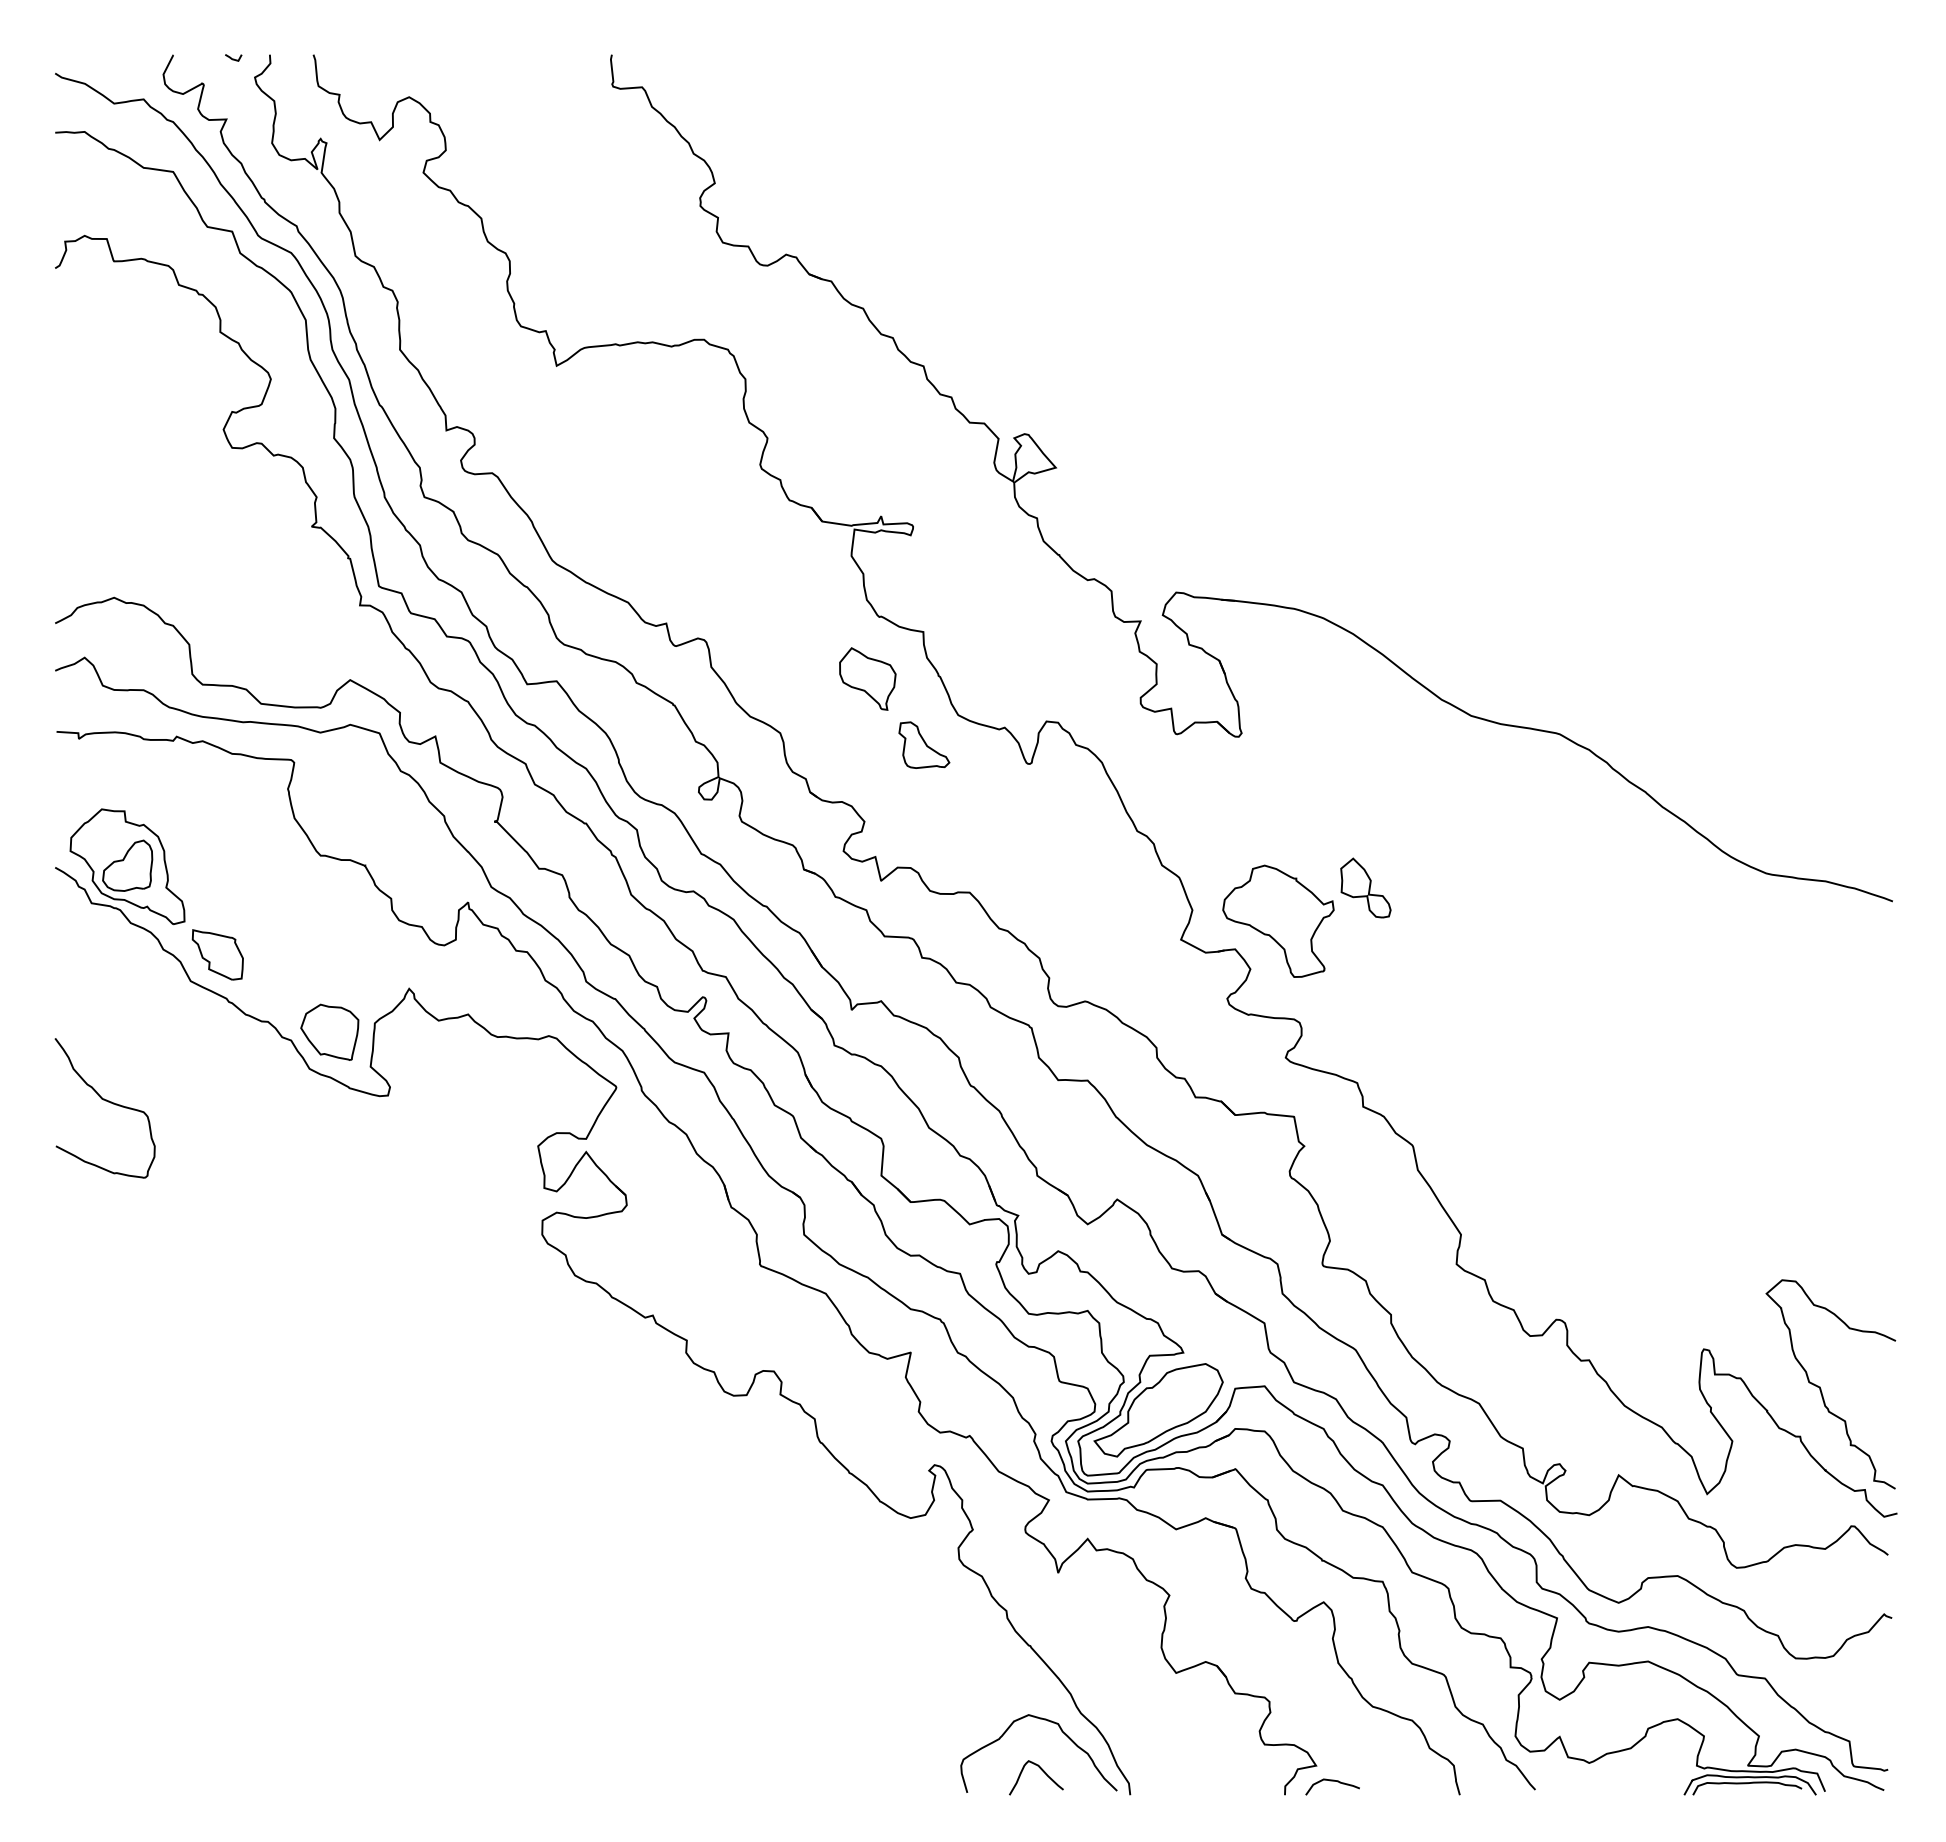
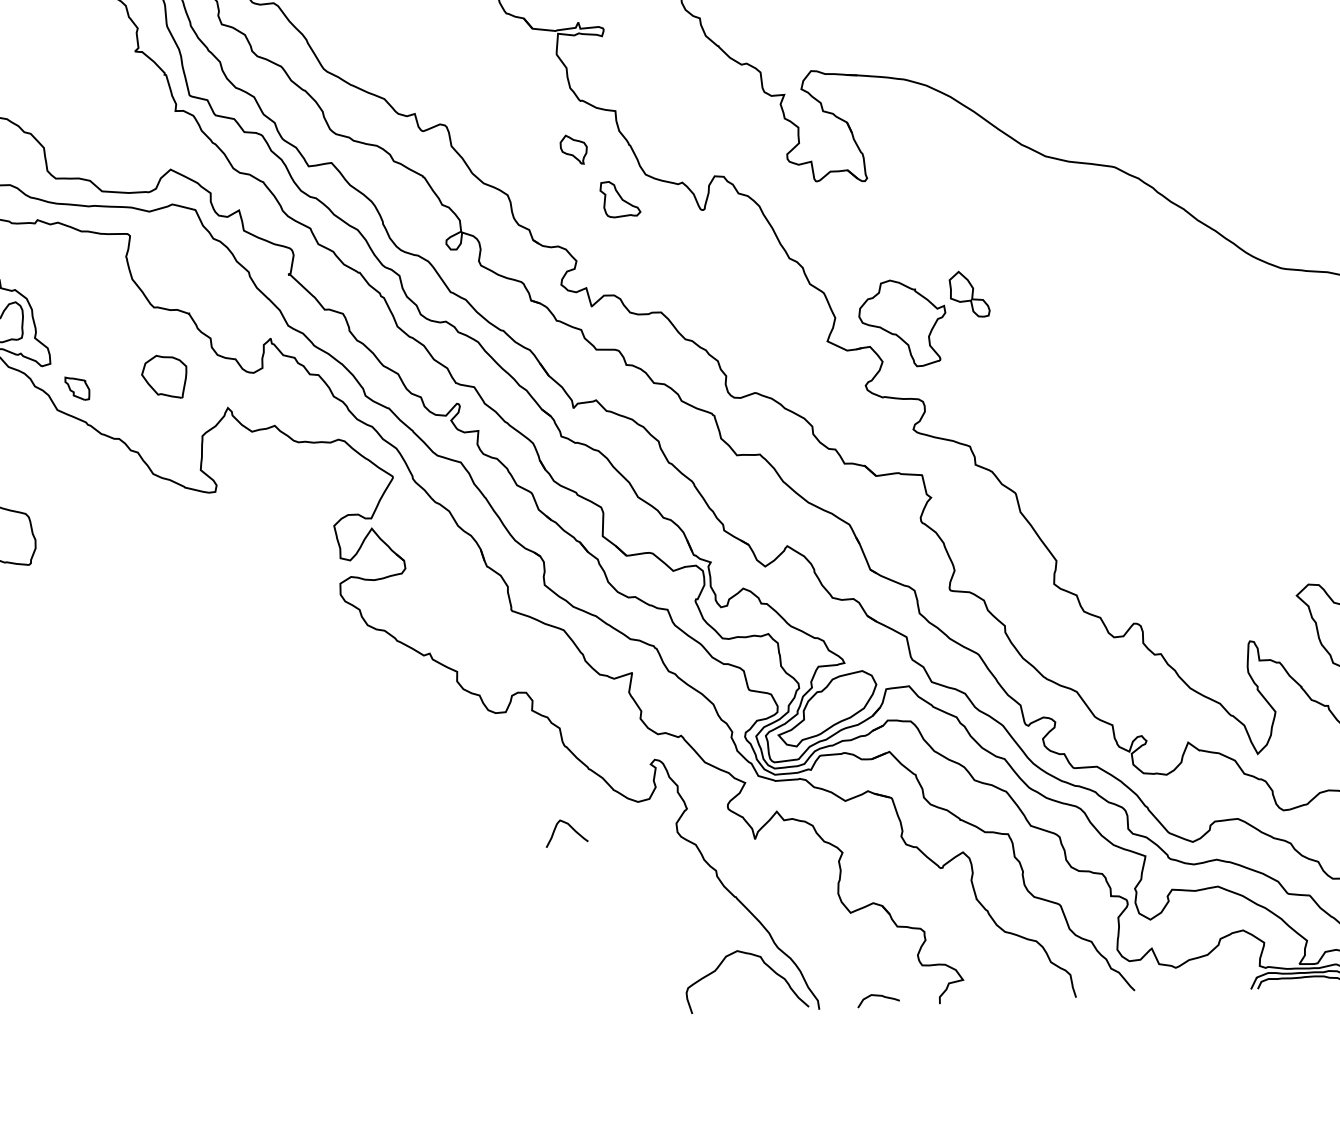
part: (867, 678) -> (573, 149), size x0.6
part: (217, 954) -> (77, 388), size x0.6
part: (329, 1031) -> (164, 376), moved
curve: (1042, 1771) -> (571, 828), moved
curve: (1332, 1781) -> (878, 996), moved

